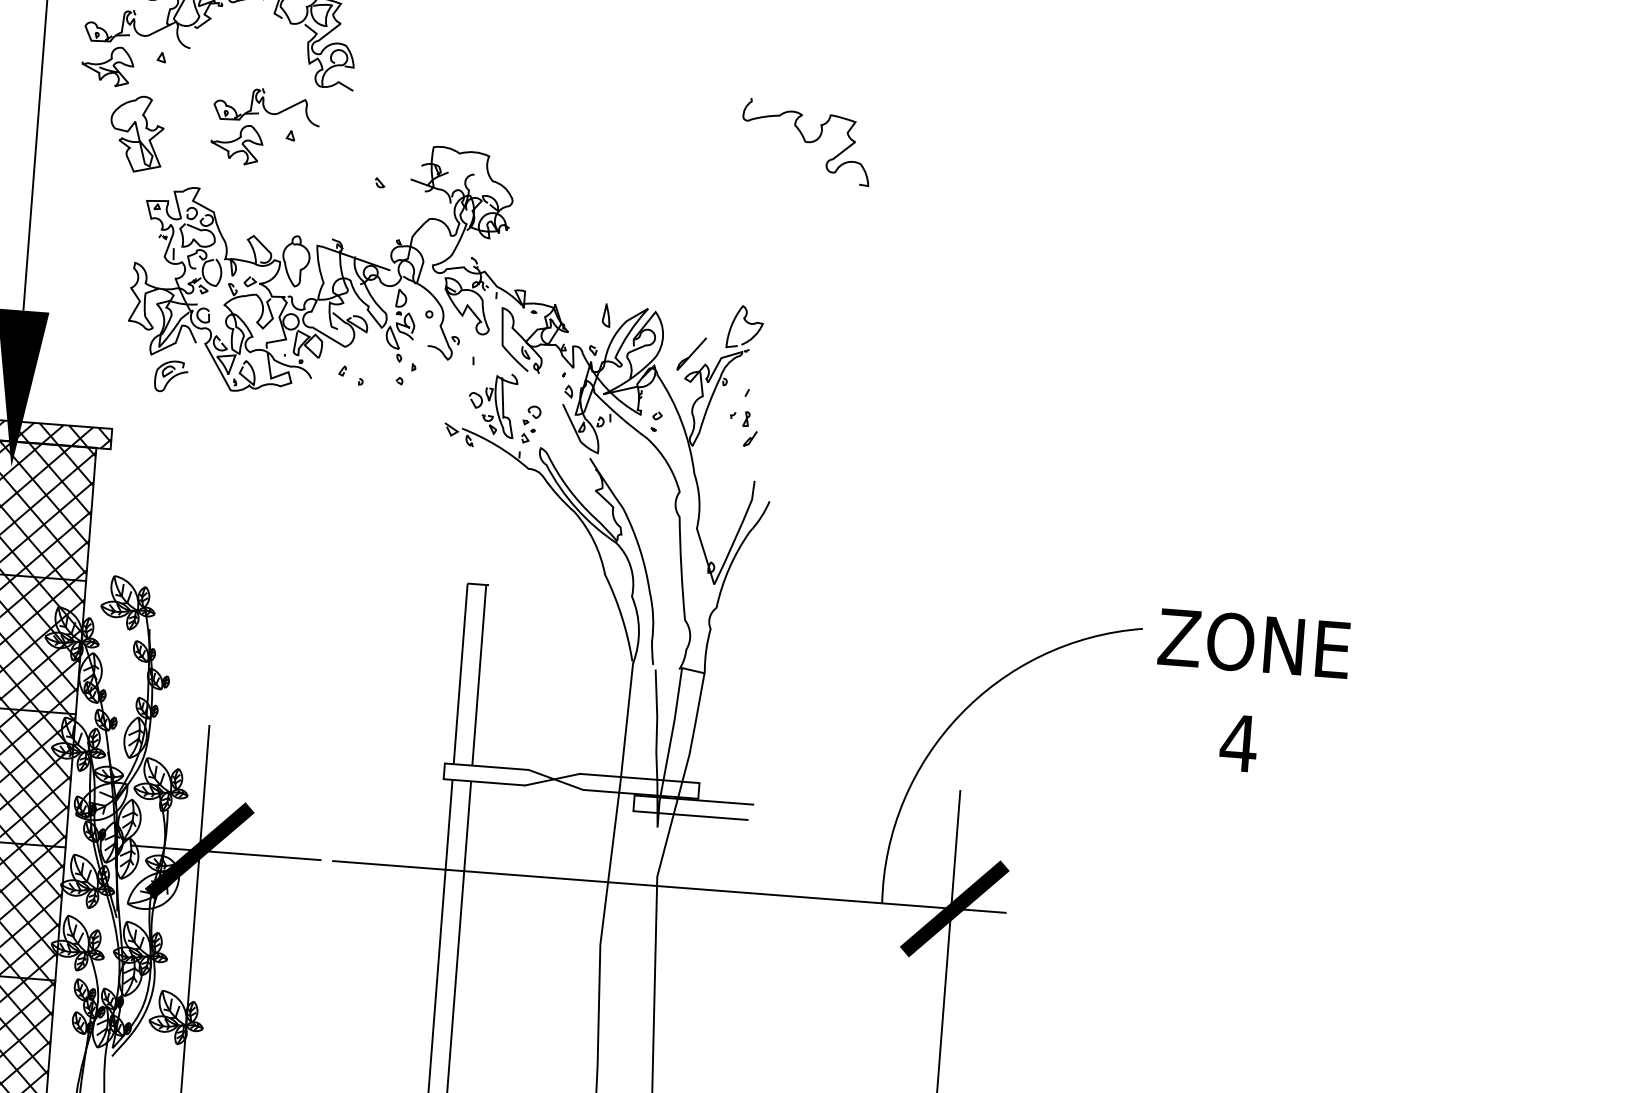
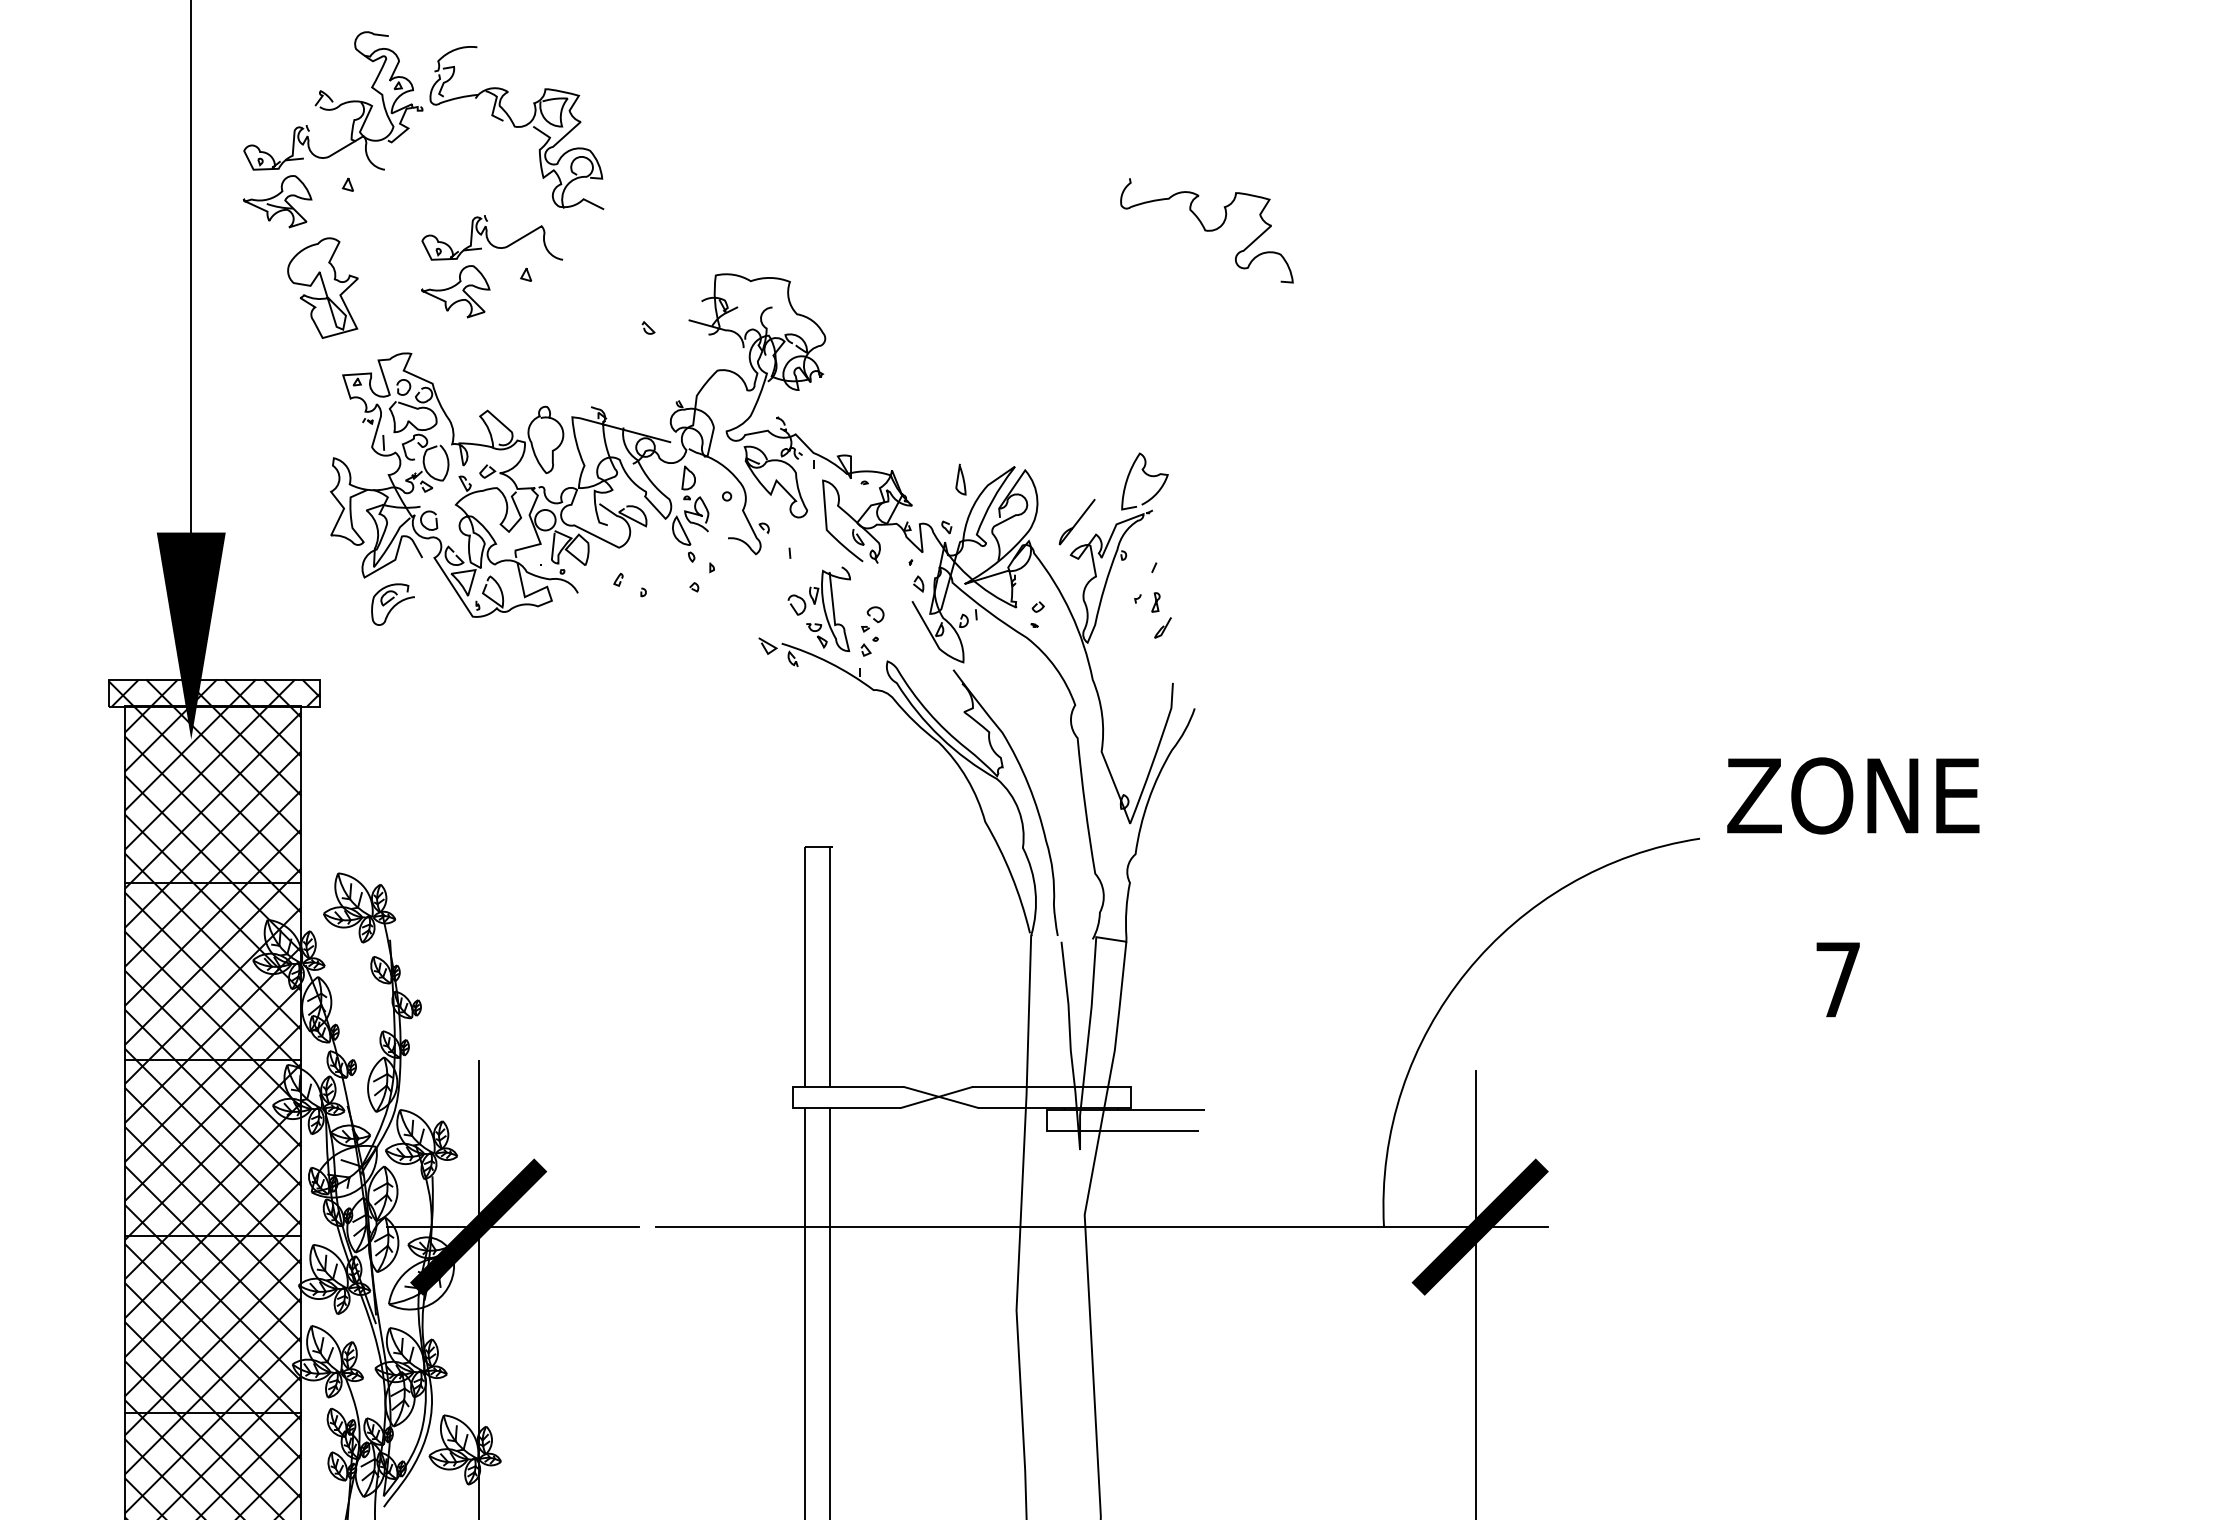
text: (1254, 643) -> (1853, 795), moved
text: (1238, 742) -> (1837, 979), 4 -> 7

